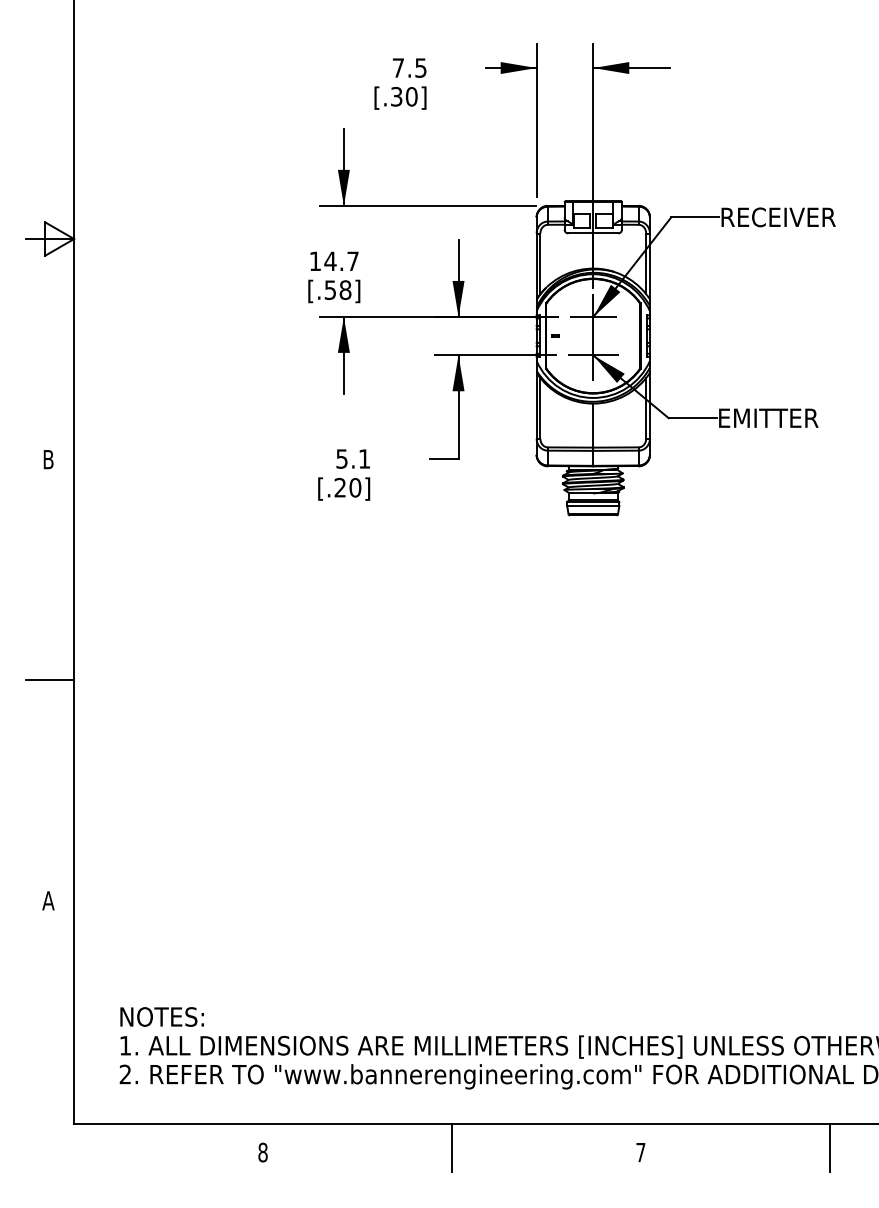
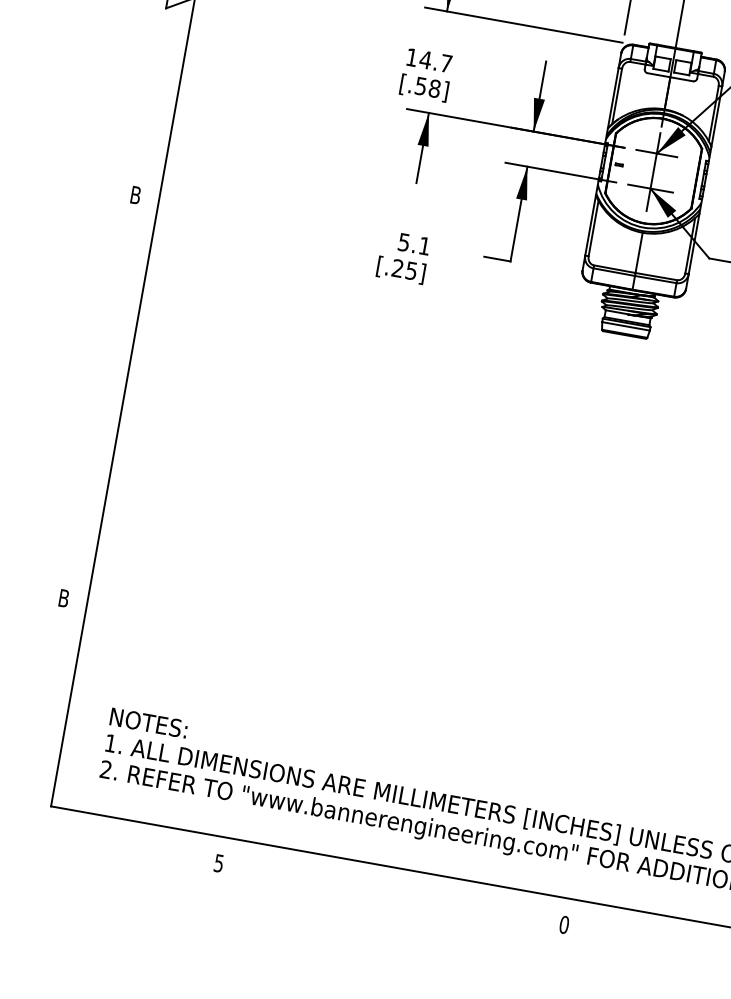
text: (355, 487) -> (411, 270), [.20] -> [.25]
line: (50, 680) -> (101, 397), removed
text: (48, 900) -> (63, 598), A -> B
line: (452, 1147) -> (392, 889), removed
text: (262, 1152) -> (218, 863), 8 -> 5
text: (640, 1152) -> (563, 924), 7 -> 0

